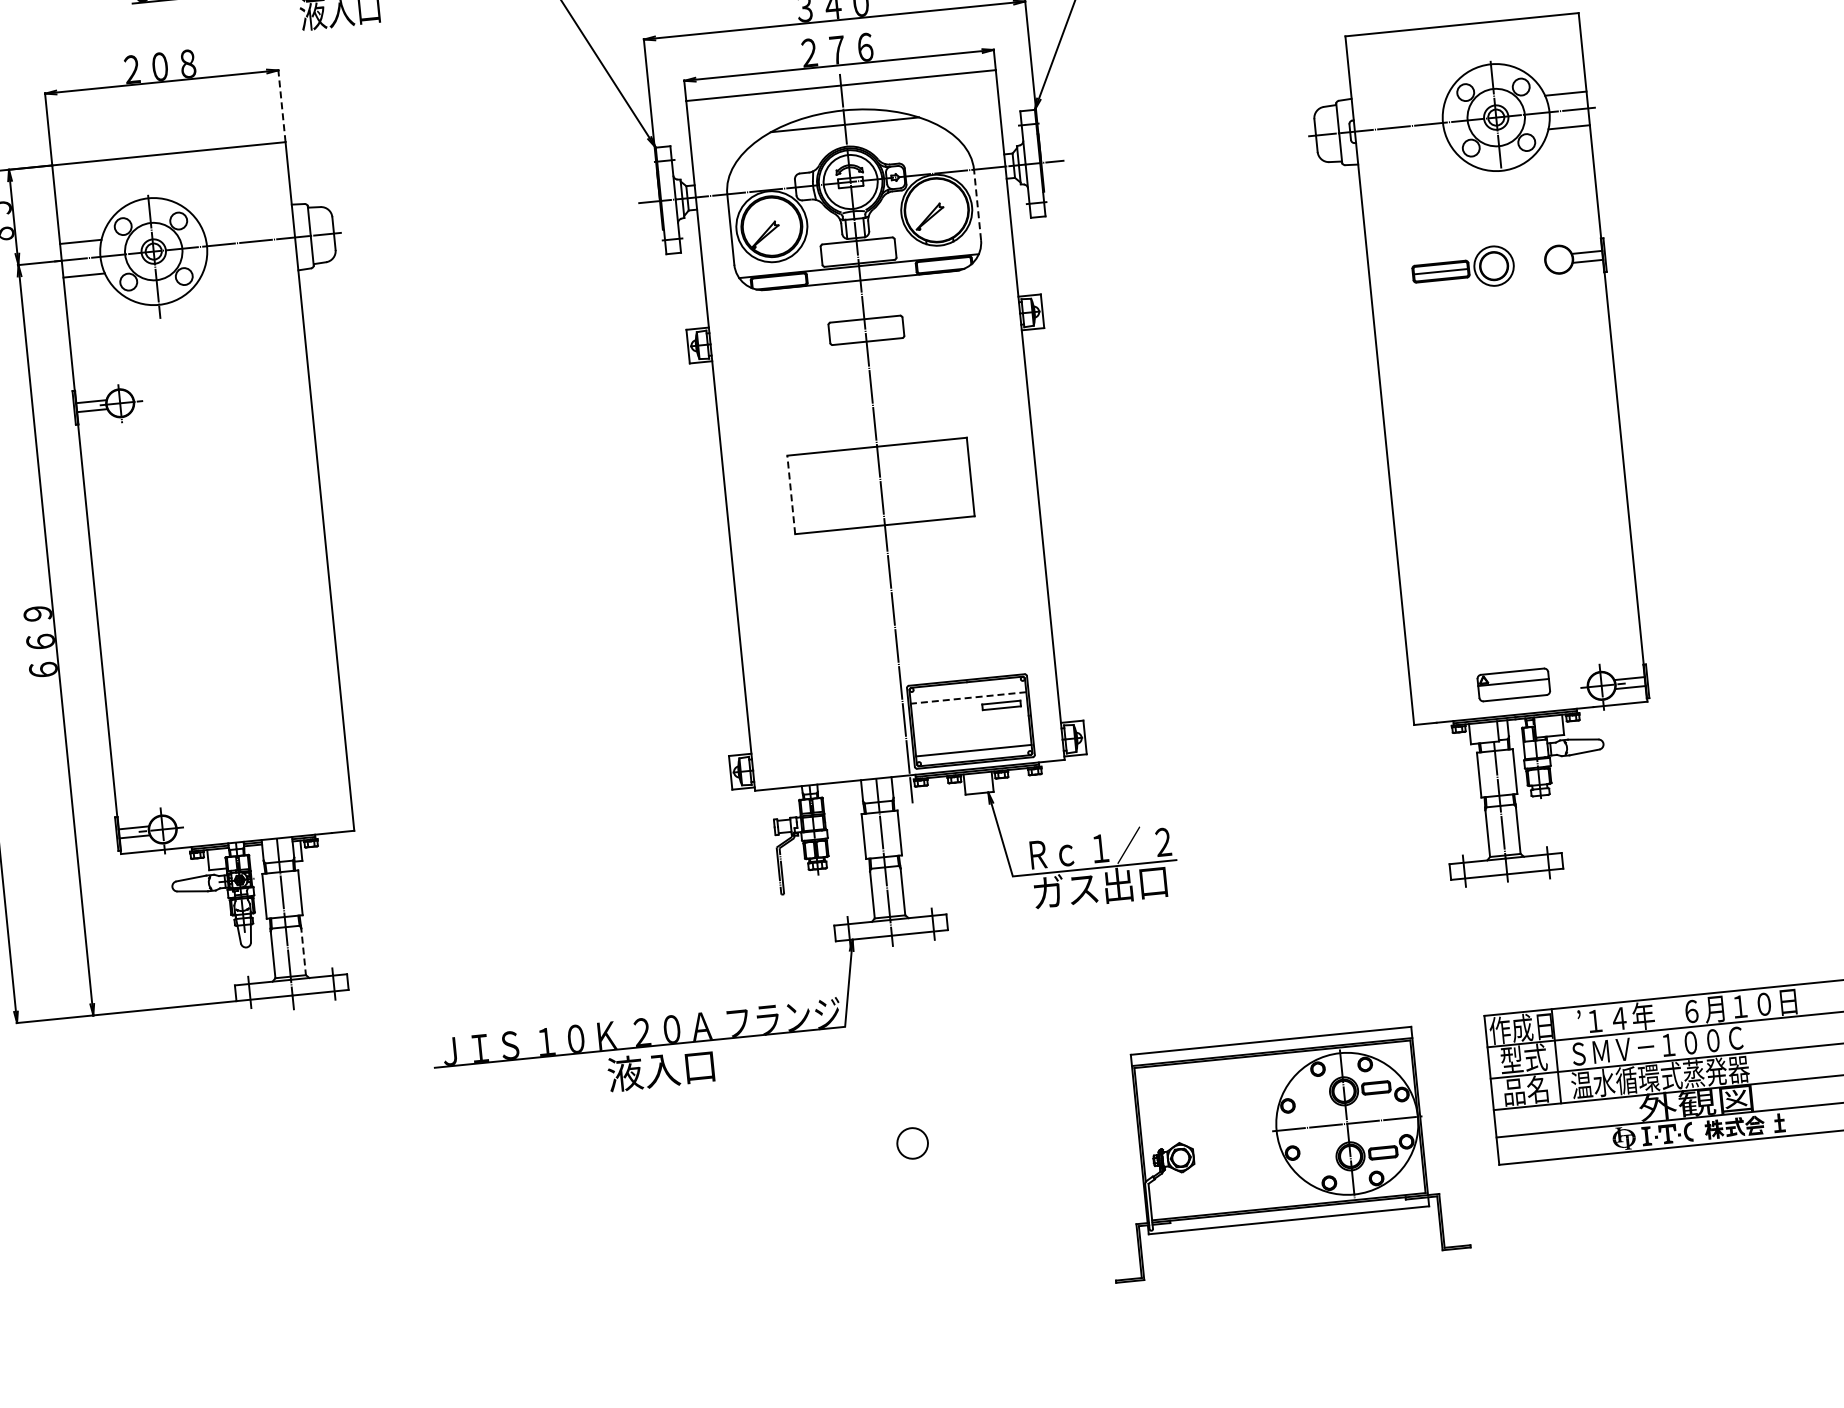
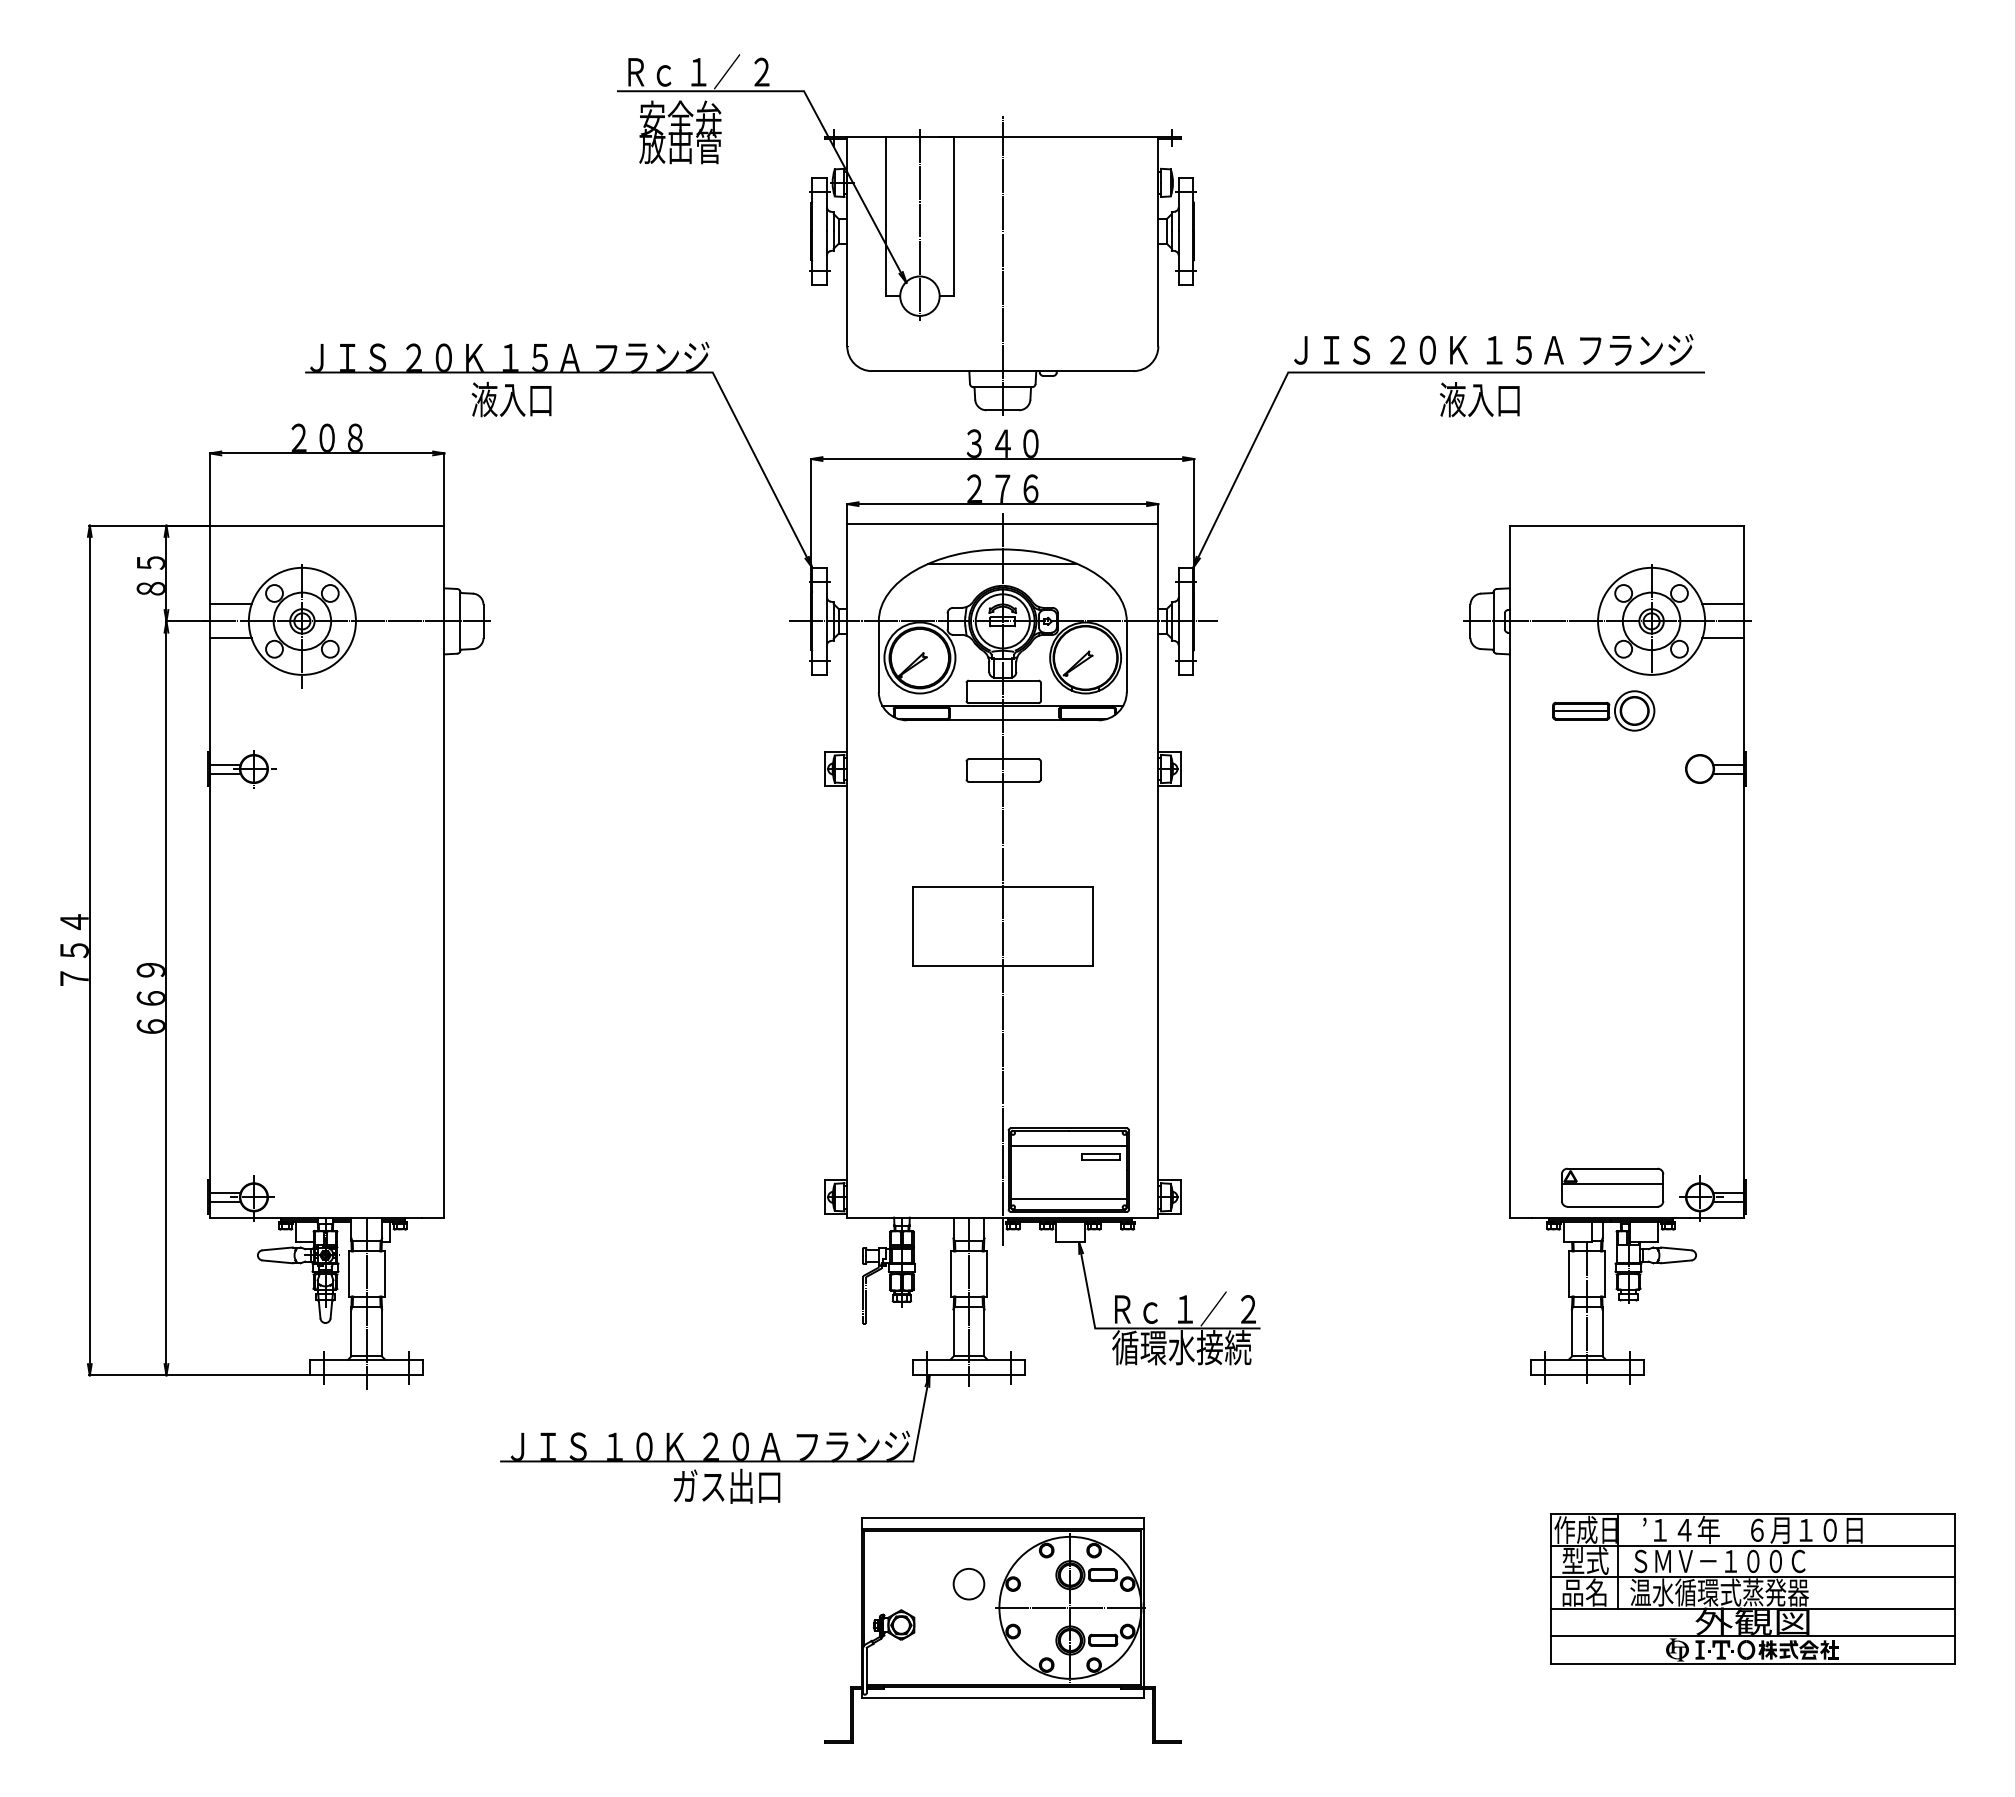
line: (281, 105) -> (444, 488), dashed -> solid
line: (977, 204) -> (1126, 656), dashed -> solid
part: (1463, 268) -> (1603, 710), moved
line: (791, 494) -> (912, 926), dashed -> solid
part: (1513, 684) -> (1612, 1187), size x1.43
line: (968, 698) -> (1068, 1146), dashed -> solid
text: (1100, 886) -> (1181, 1347), ガス出口 -> 循環水接続
line: (302, 950) -> (381, 1331), dashed -> solid
text: (661, 1069) -> (726, 1485), 液入口 -> ガス出口
fill: (1771, 1123) -> (1825, 1649), added
fill: (1696, 1130) -> (1750, 1649), added
part: (1281, 1153) -> (1002, 1630), moved

